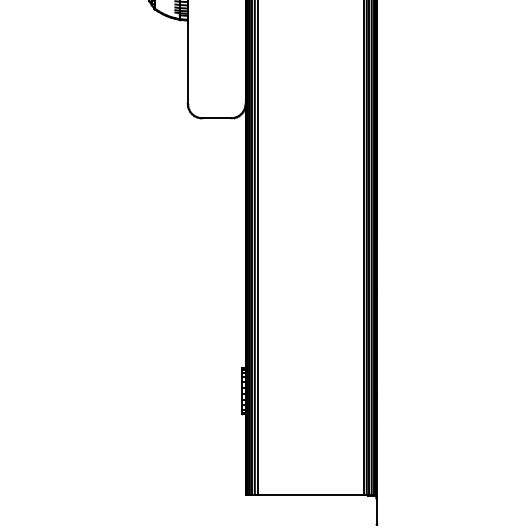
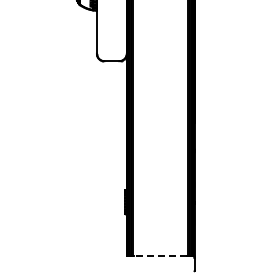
line: (310, 494) -> (160, 255), solid -> dashed

